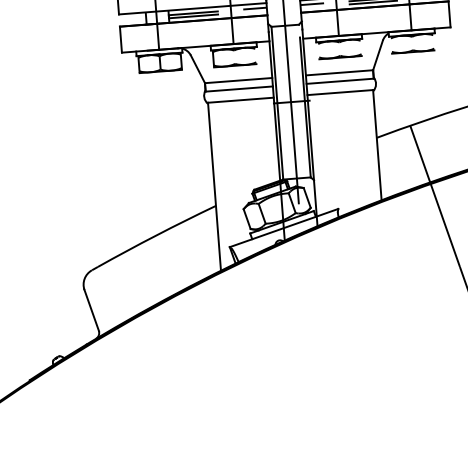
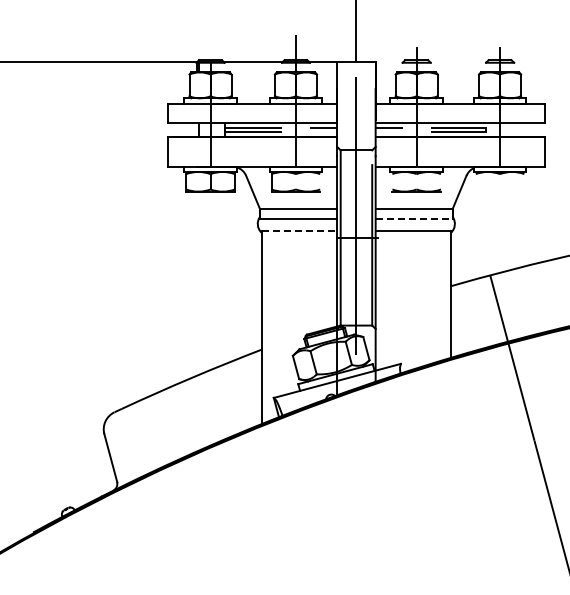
line: (412, 51) -> (499, 190), removed
line: (340, 81) -> (414, 218), solid -> dashed
line: (241, 100) -> (299, 231), solid -> dashed

